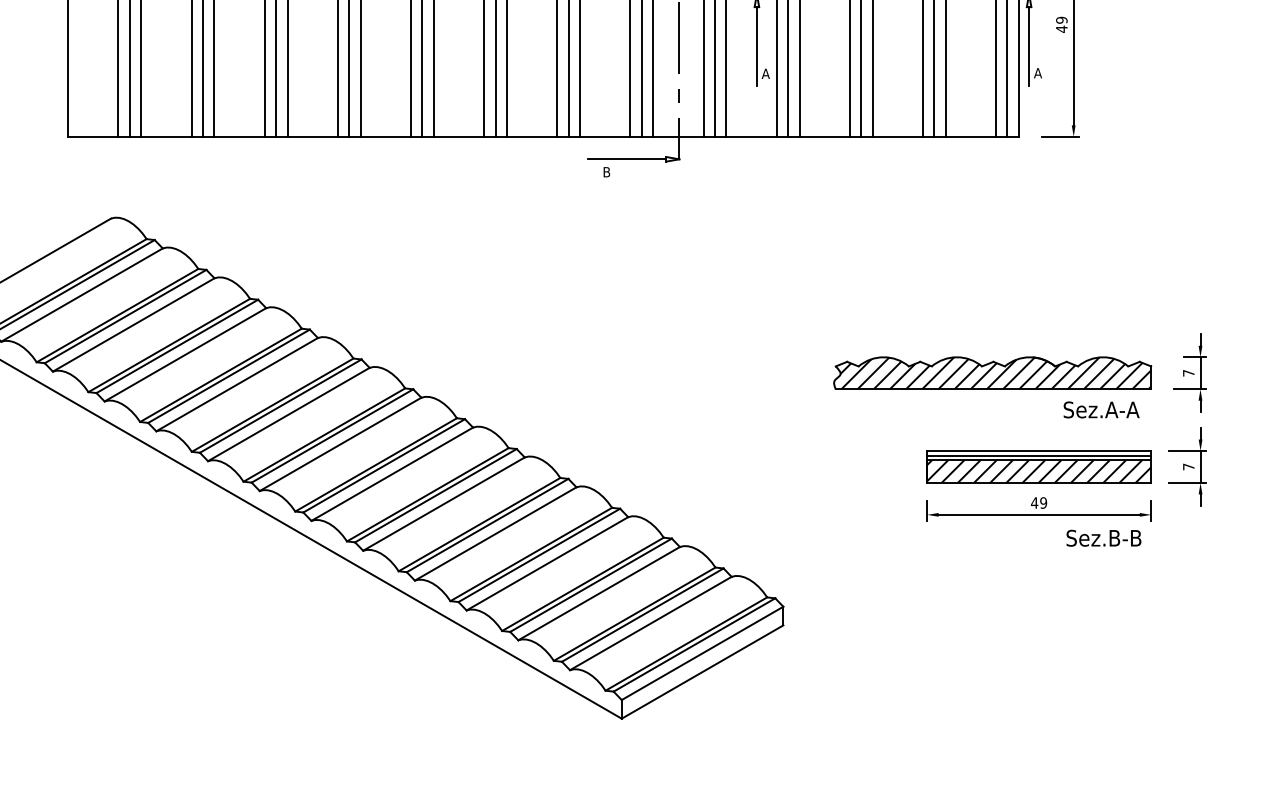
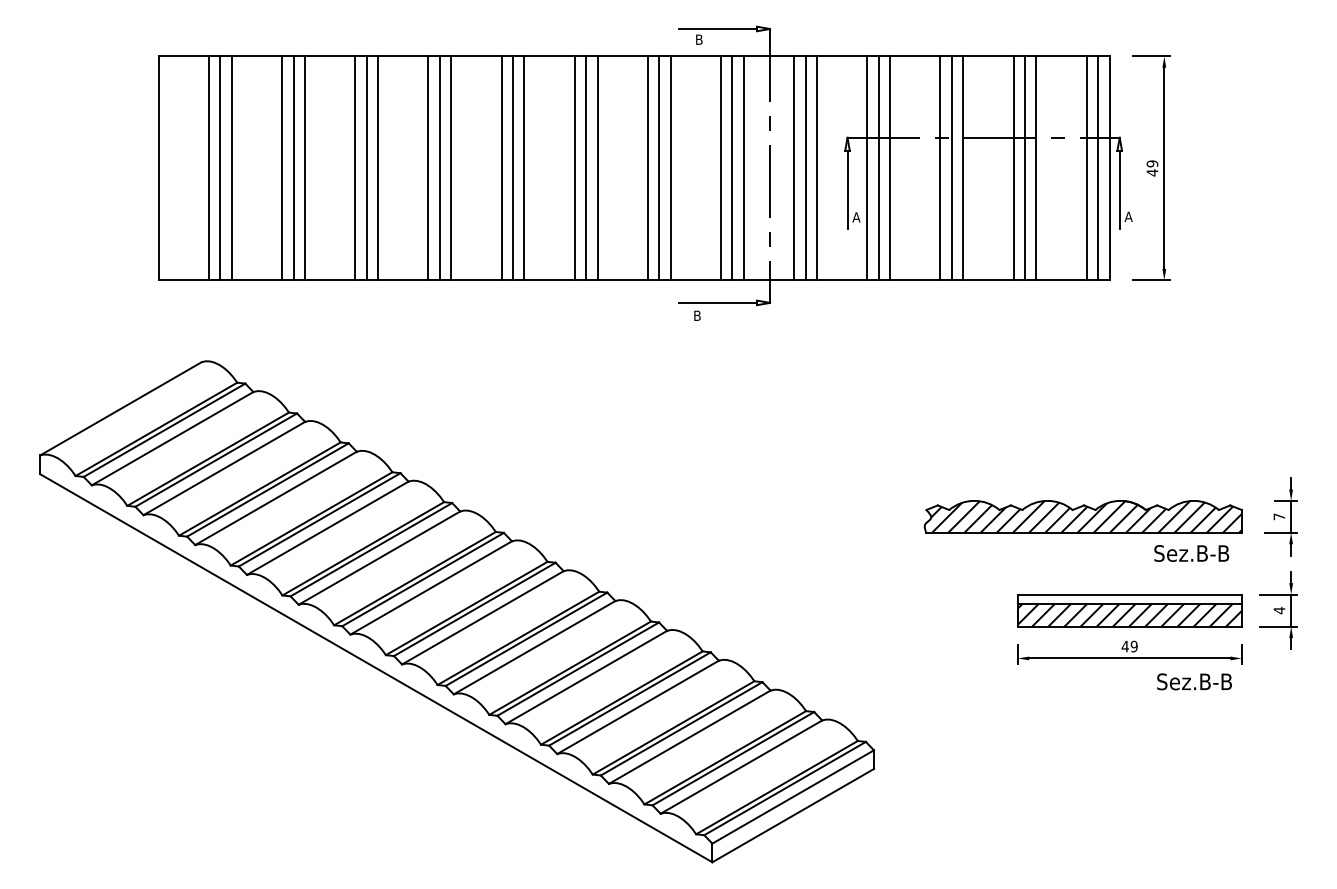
text: (1121, 409) -> (1212, 553), Sez.A-A -> Sez.B-B
line: (1038, 455) -> (1129, 599), removed
text: (1188, 466) -> (1279, 610), 7 -> 4

